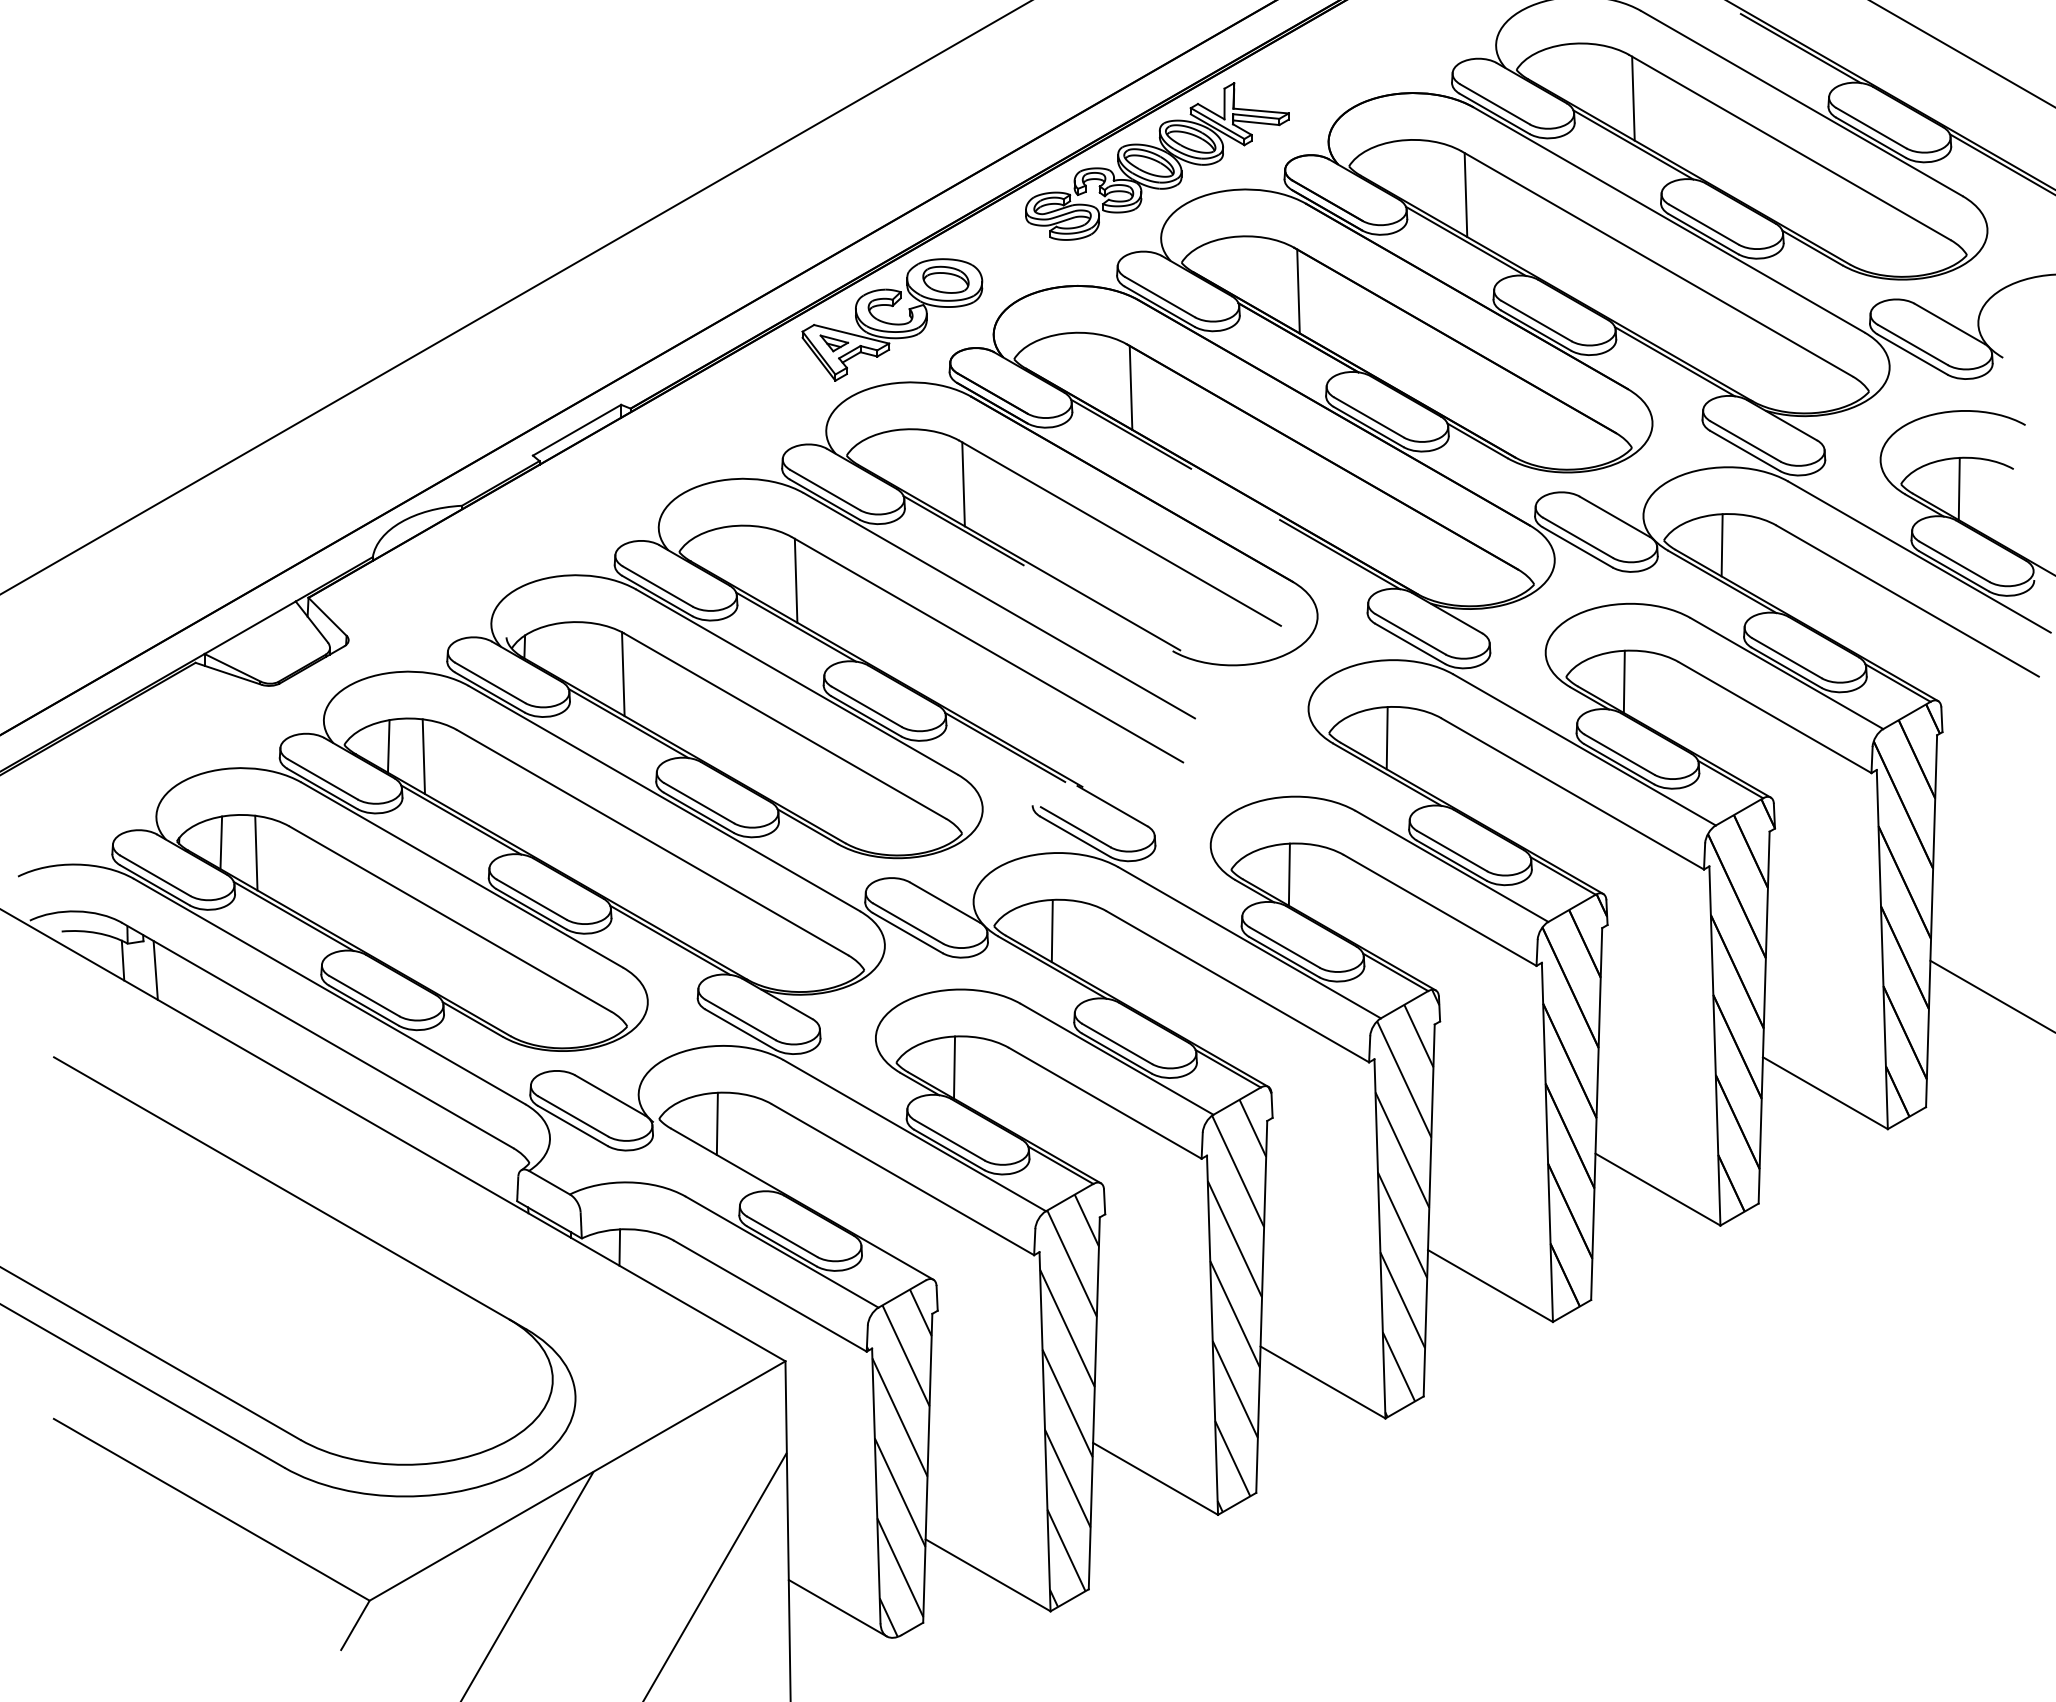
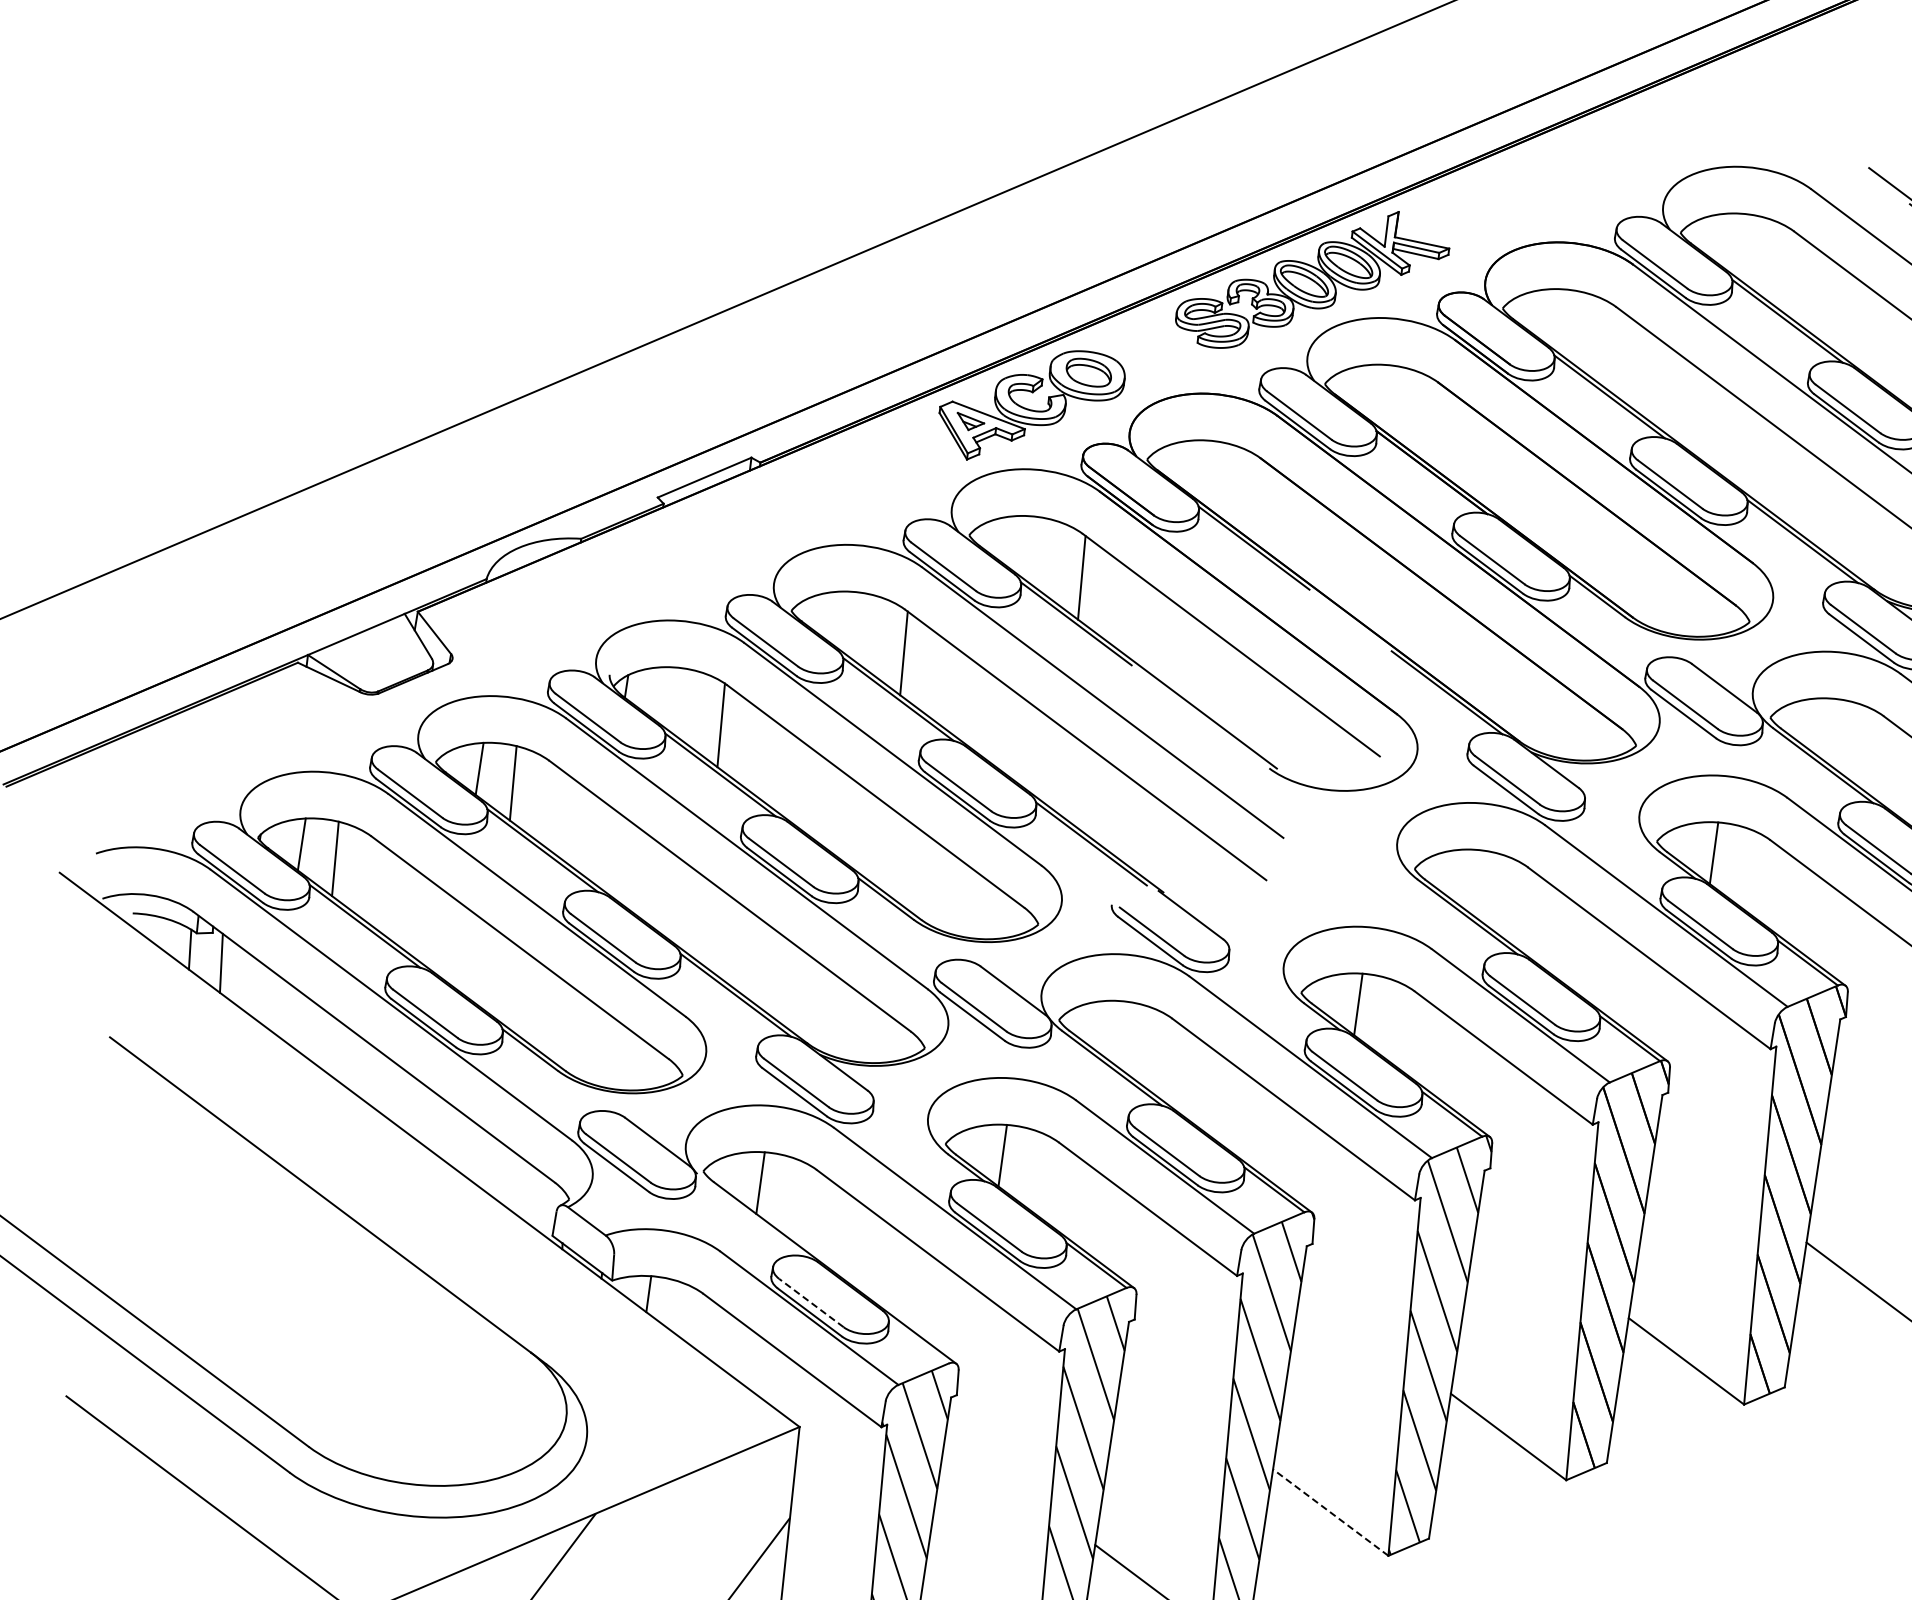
line: (1633, 98) -> (1793, 275), removed
line: (1465, 195) -> (1614, 351), removed
line: (1298, 291) -> (1437, 426), removed
line: (1130, 387) -> (1259, 501), removed
line: (1721, 545) -> (1826, 729), removed
line: (1386, 738) -> (1471, 880), removed
line: (1051, 930) -> (1115, 1031), removed
line: (781, 1236) -> (810, 1302), solid -> dashed
line: (1322, 1382) -> (1330, 1512), solid -> dashed

